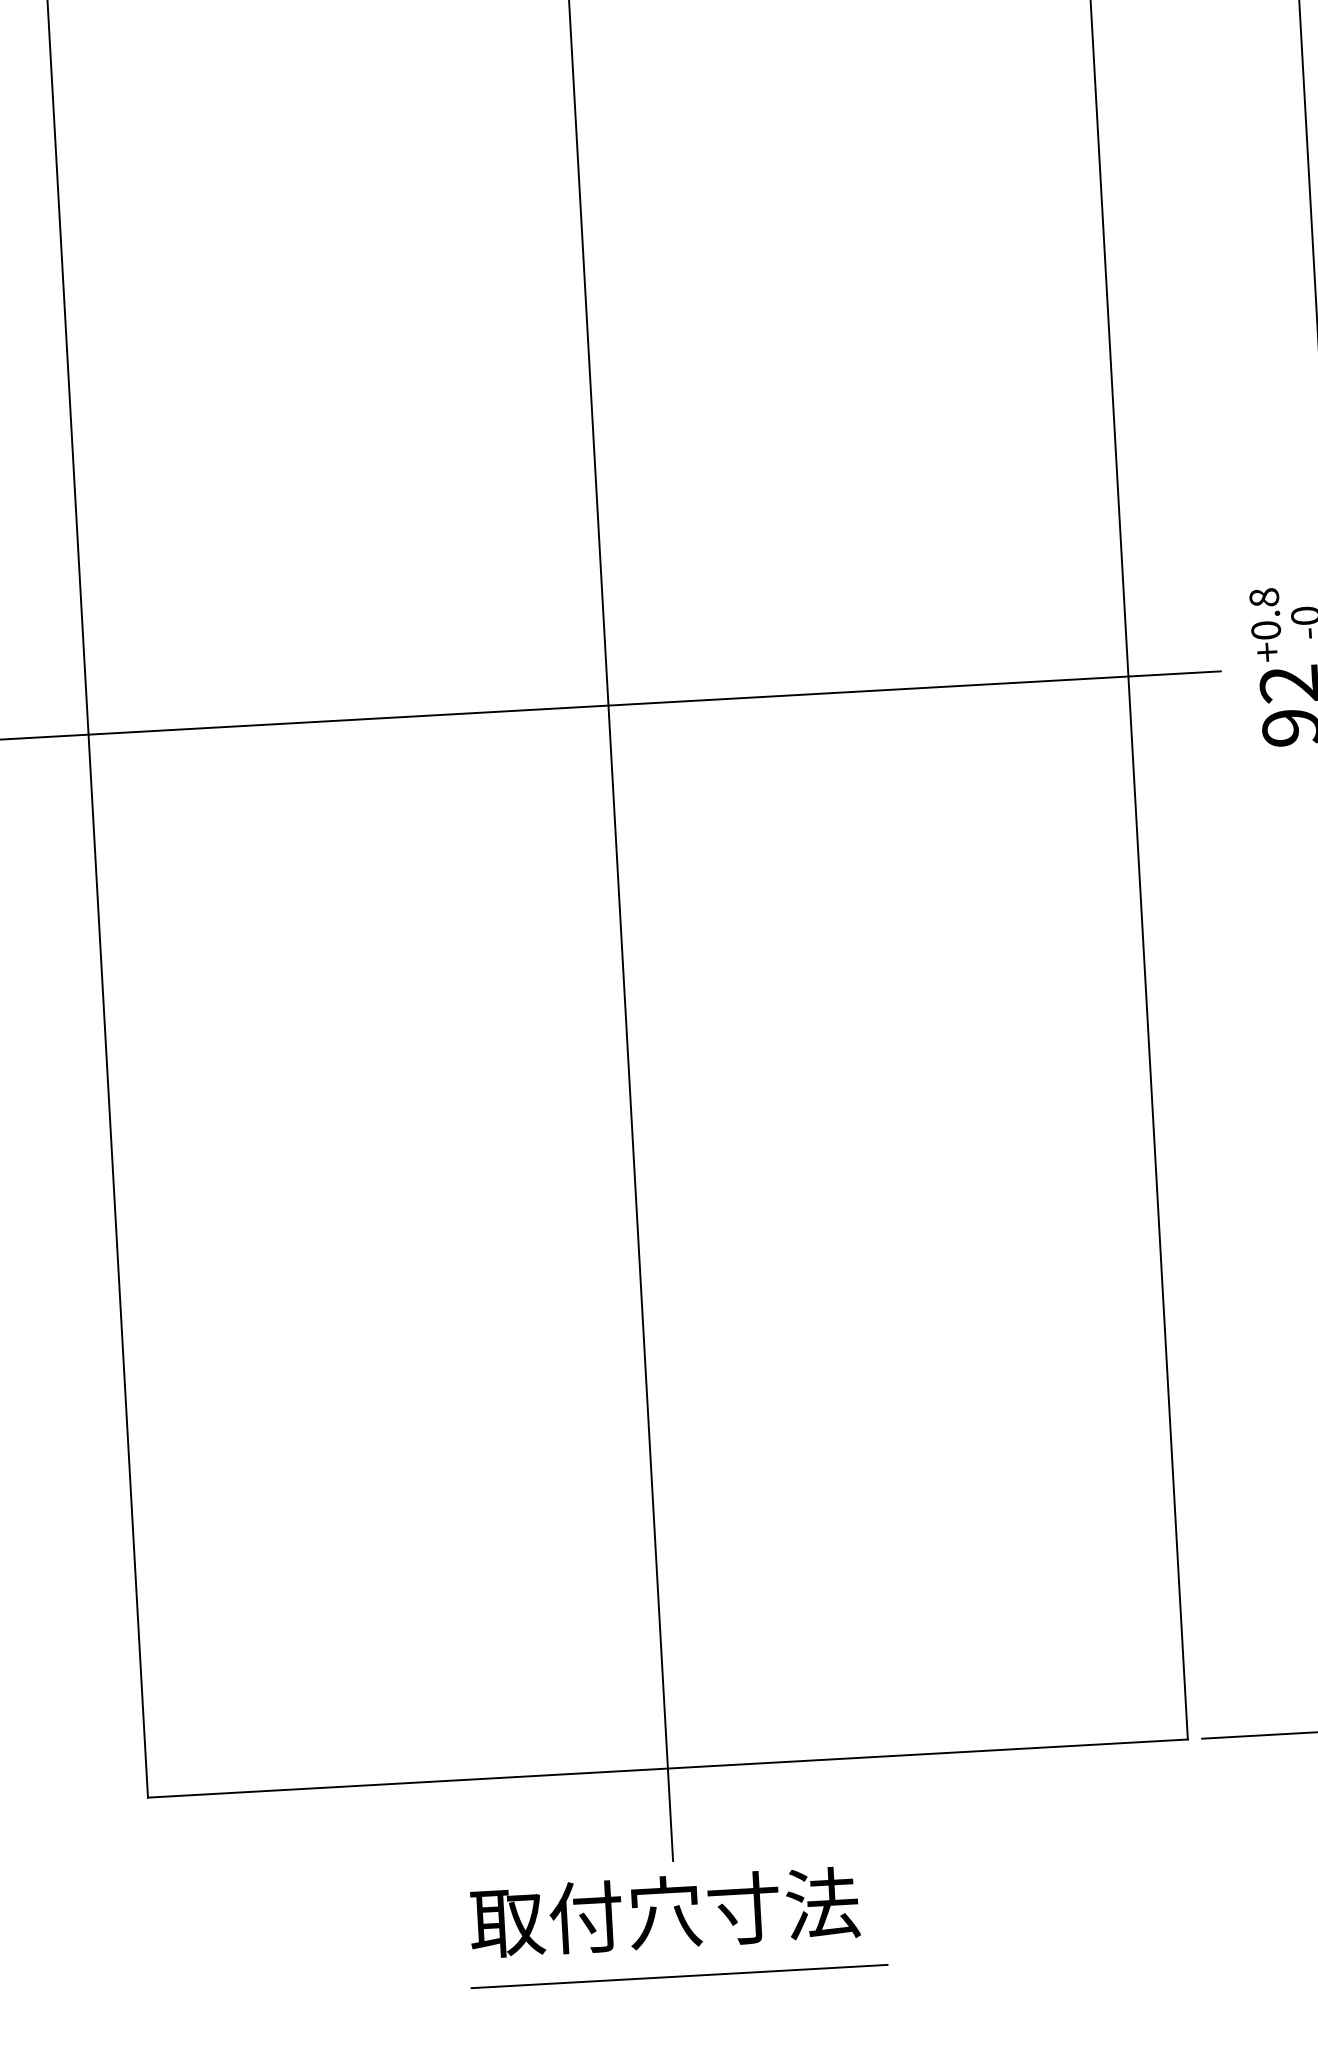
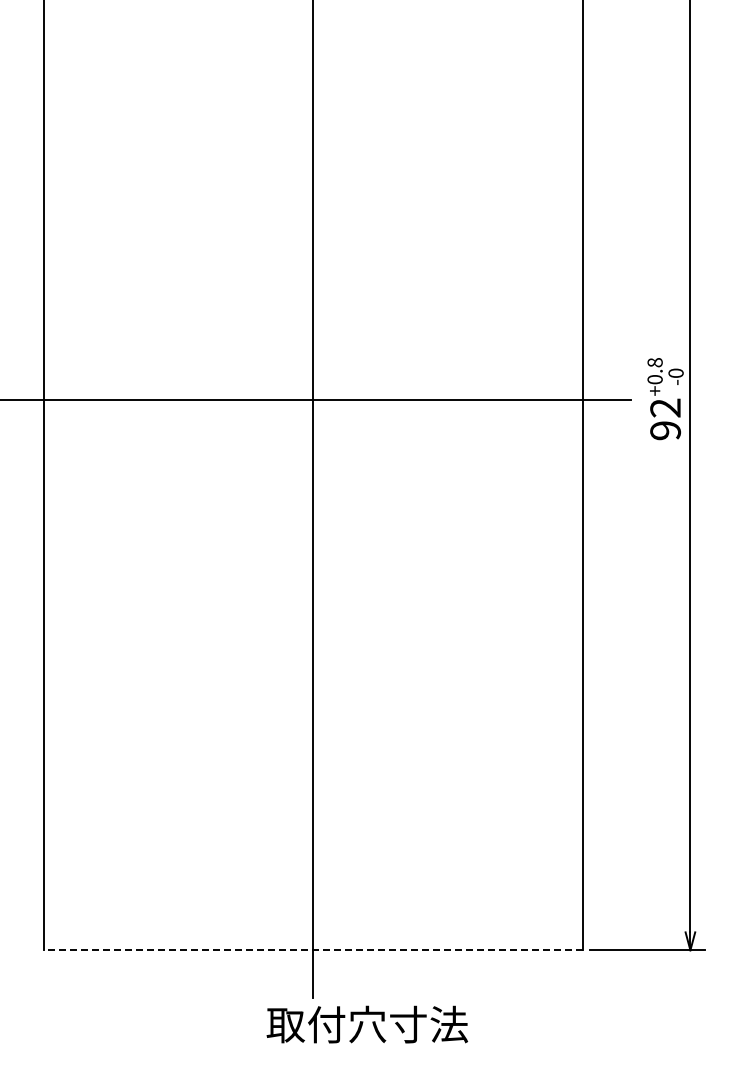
line: (666, 1768) -> (312, 950), solid -> dashed
text: (664, 1912) -> (367, 1024), moved
line: (678, 1977) -> (312, 1058), removed

